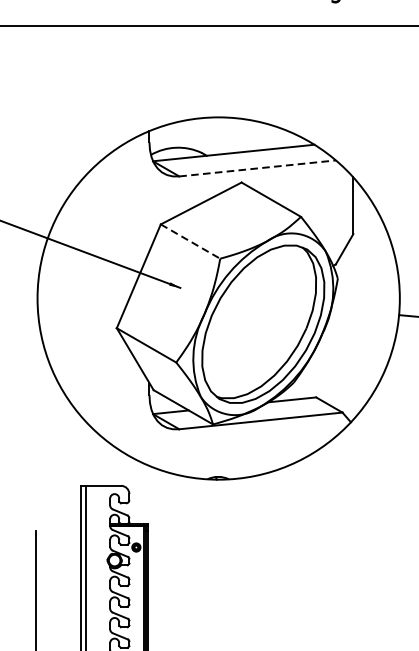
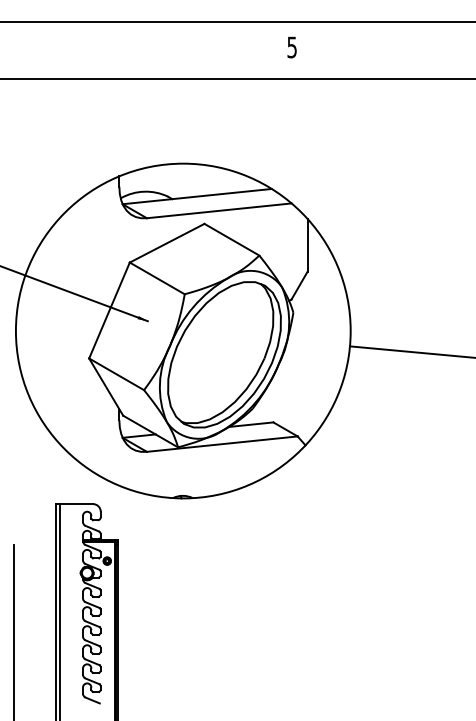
line: (257, 168) -> (219, 210), dashed -> solid
line: (190, 241) -> (157, 278), dashed -> solid

